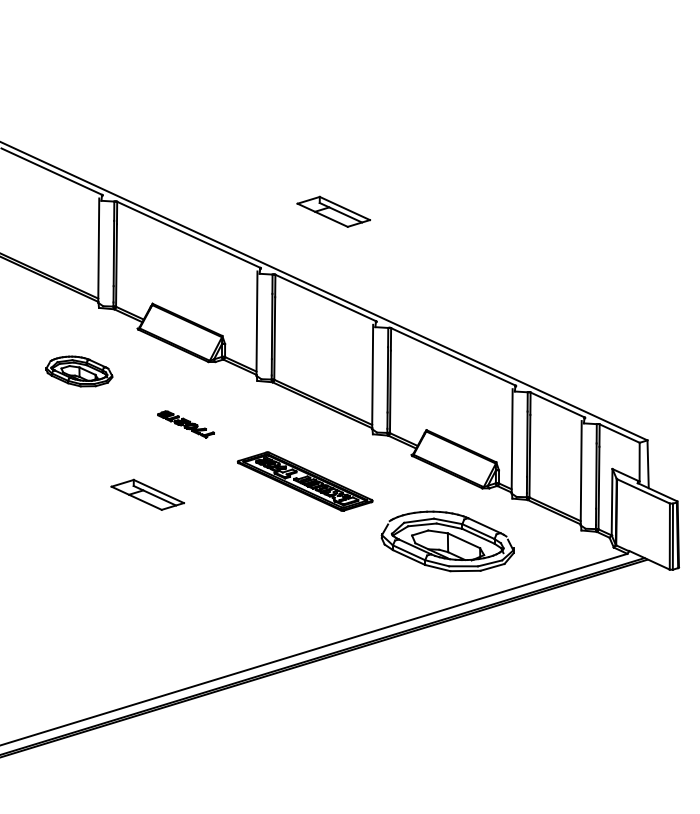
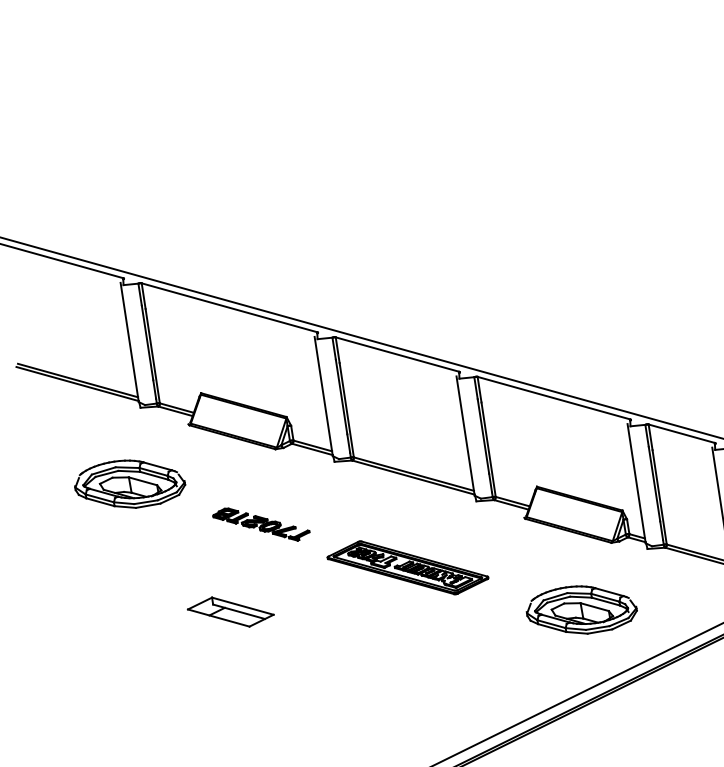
part: (333, 211) -> (390, 254), removed
part: (79, 371) -> (130, 483), size x1.43
part: (185, 424) -> (260, 524), size x1.43
part: (447, 541) -> (581, 609), size x0.71

